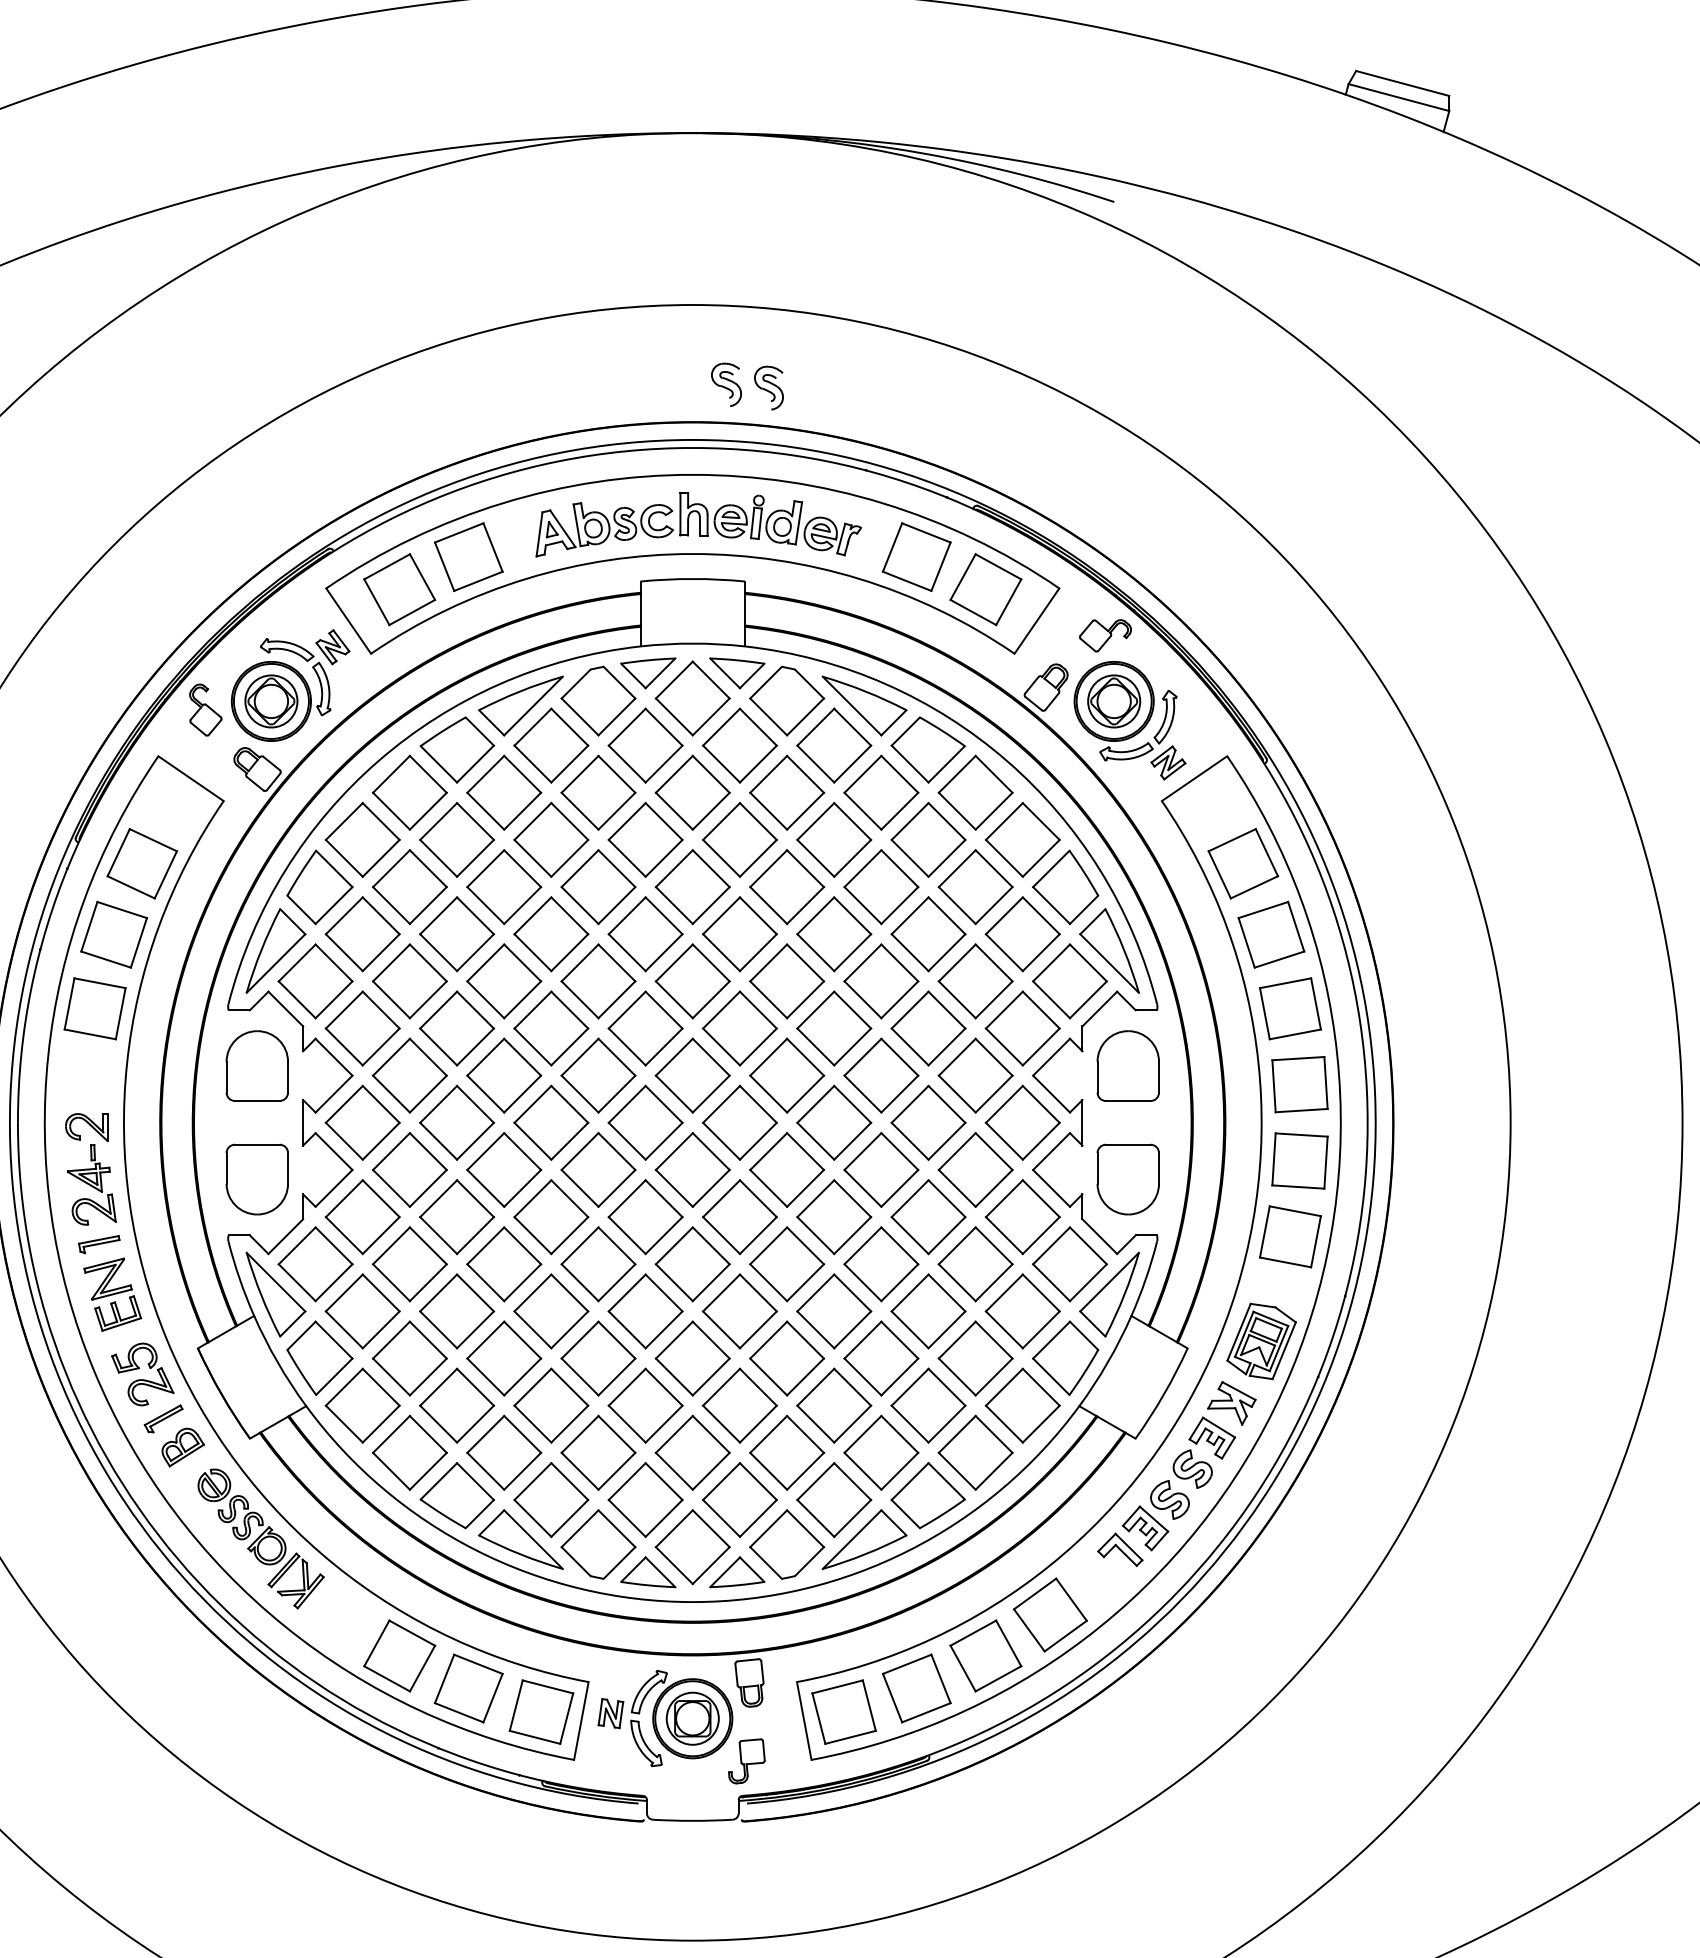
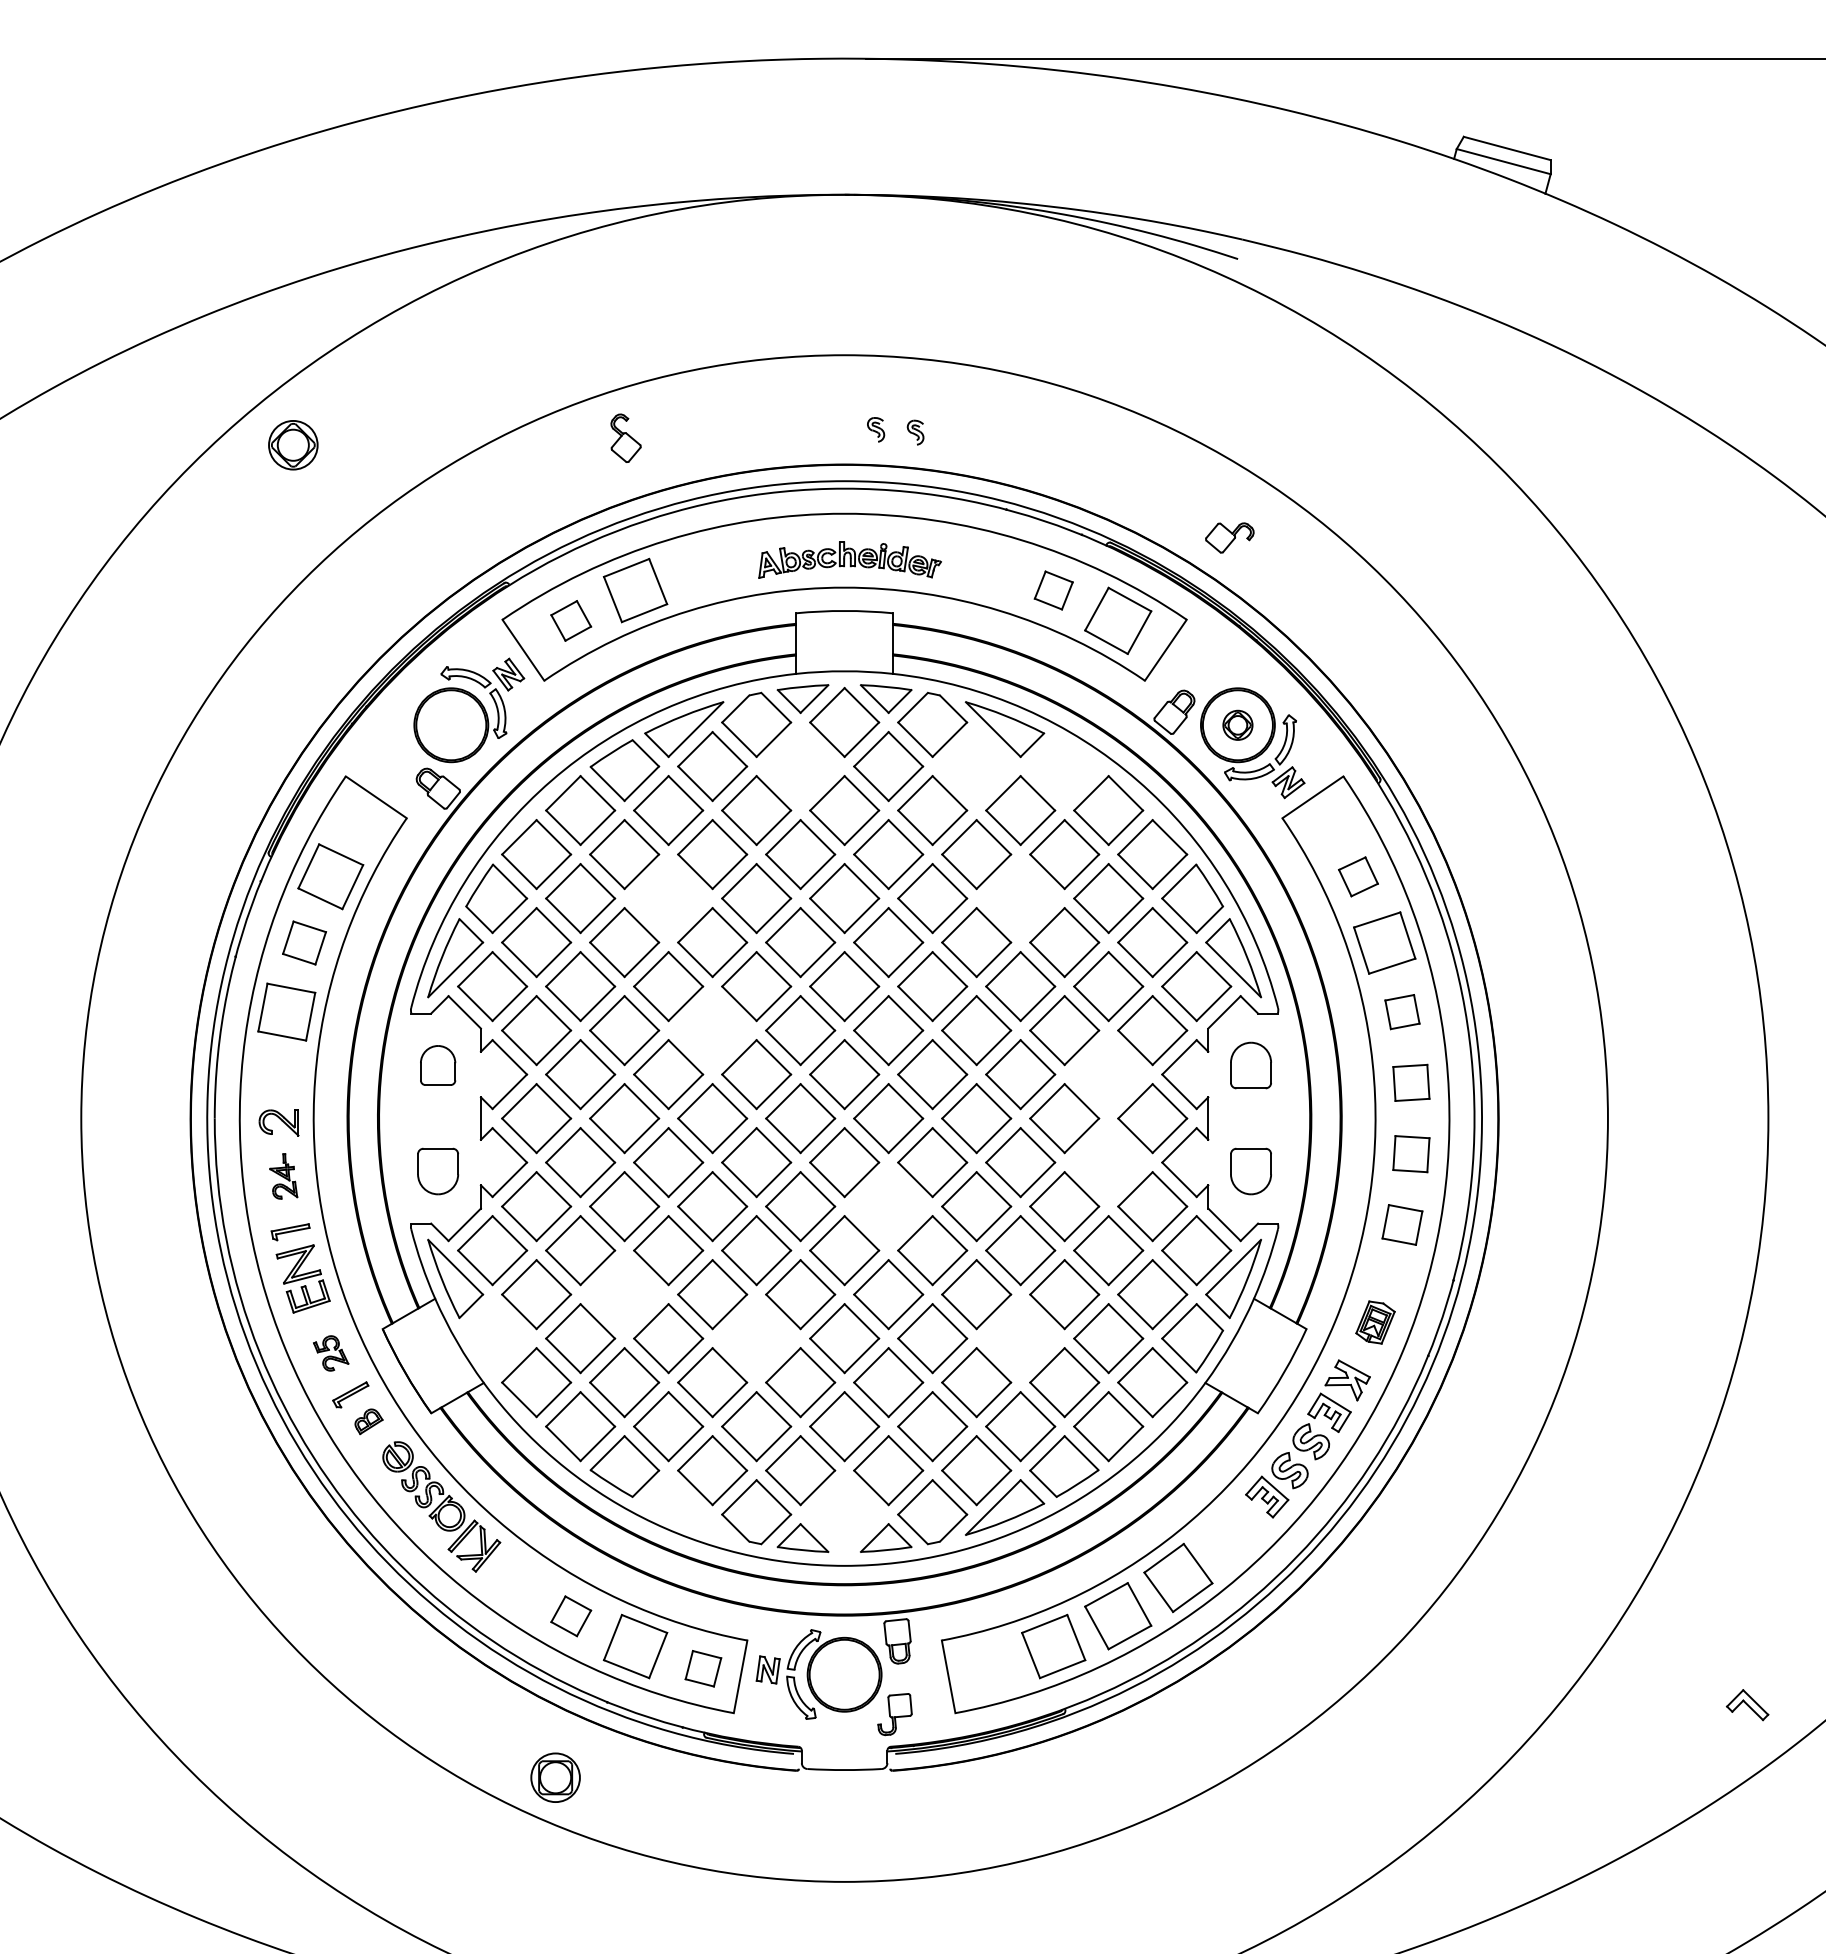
part: (725, 384) -> (875, 429), size x0.6
part: (768, 387) -> (915, 432), size x0.6
part: (698, 523) -> (849, 559), size x0.6
part: (916, 557) -> (1053, 590), size x0.6
part: (400, 589) -> (571, 620), size x0.6
part: (1105, 635) -> (1229, 537), moved
part: (271, 701) -> (293, 445), moved
part: (1113, 701) -> (1237, 725), size x0.6
part: (205, 709) -> (625, 437), moved
part: (645, 745) -> (800, 766), removed
part: (834, 745) -> (976, 766), removed
part: (928, 749) -> (1064, 770), removed
part: (1243, 863) -> (1358, 876), size x0.6
part: (504, 887) -> (668, 898), removed
part: (881, 887) -> (1020, 898), removed
part: (114, 934) -> (304, 942), size x0.7
part: (1290, 1008) -> (1402, 1011), size x0.6
part: (551, 1028) -> (712, 1030), removed
part: (256, 1065) -> (437, 1065), size x0.6
part: (1127, 1065) -> (1250, 1065), size x0.7
part: (975, 1075) -> (1108, 1074), removed
part: (1300, 1084) -> (1411, 1082), size x0.7
part: (1300, 1160) -> (1411, 1153), size x0.7
part: (975, 1169) -> (1108, 1162), removed
part: (256, 1179) -> (437, 1171), size x0.7
part: (1127, 1179) -> (1250, 1171), size x0.7
part: (91, 1184) -> (283, 1176), size x0.6
part: (739, 1217) -> (888, 1206), removed
part: (1290, 1236) -> (1402, 1224), size x0.7
part: (456, 1311) -> (624, 1294), removed
part: (1261, 1341) -> (1375, 1322), size x0.6
part: (319, 1358) -> (496, 1338), removed
part: (598, 1358) -> (756, 1338), removed
part: (881, 1358) -> (1020, 1338), removed
part: (141, 1374) -> (330, 1353), size x0.6
part: (182, 1447) -> (368, 1421), size x0.7
part: (521, 1539) -> (684, 1507), removed
part: (692, 1547) -> (844, 1514), removed
part: (1120, 1550) -> (1747, 1705), moved
part: (400, 1656) -> (571, 1616), size x0.6
part: (541, 1712) -> (703, 1668), size x0.6
part: (843, 1712) -> (985, 1668), removed
part: (692, 1718) -> (555, 1777), moved

